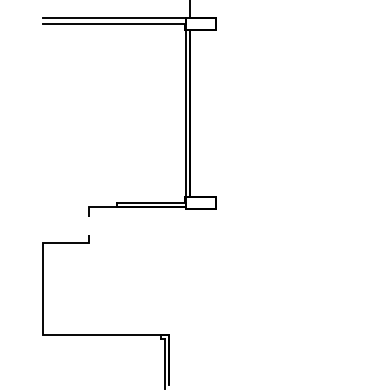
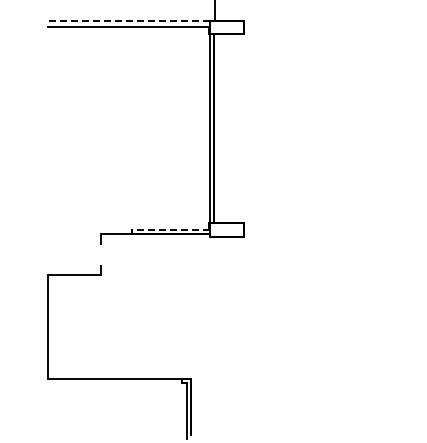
line: (113, 18) -> (128, 20), solid -> dashed
line: (151, 203) -> (171, 229), solid -> dashed

